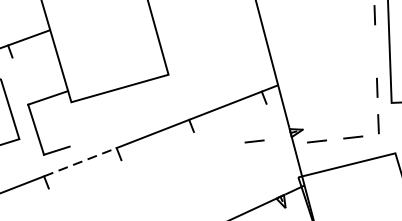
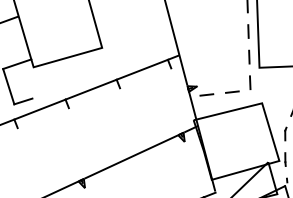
line: (376, 51) -> (248, 31), added
line: (254, 140) -> (162, 94), removed
line: (81, 162) -> (40, 109), dashed -> solid

